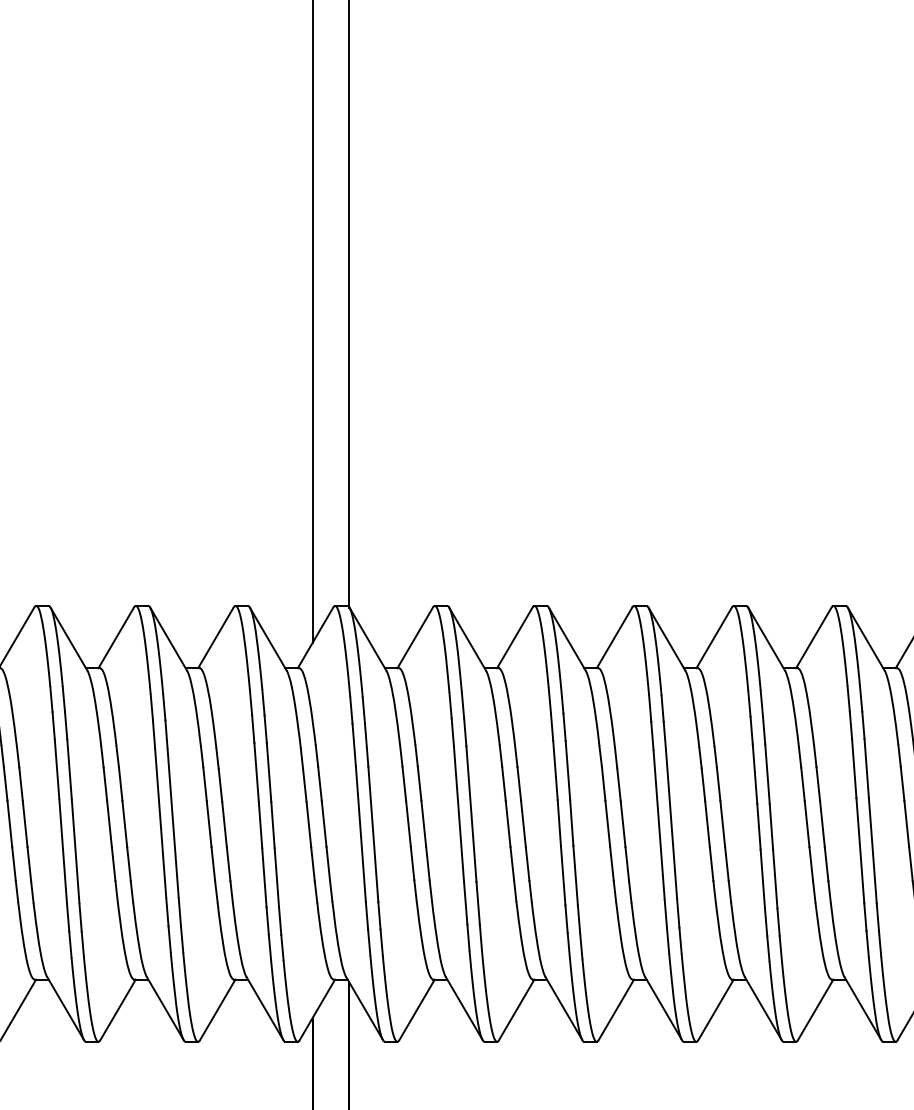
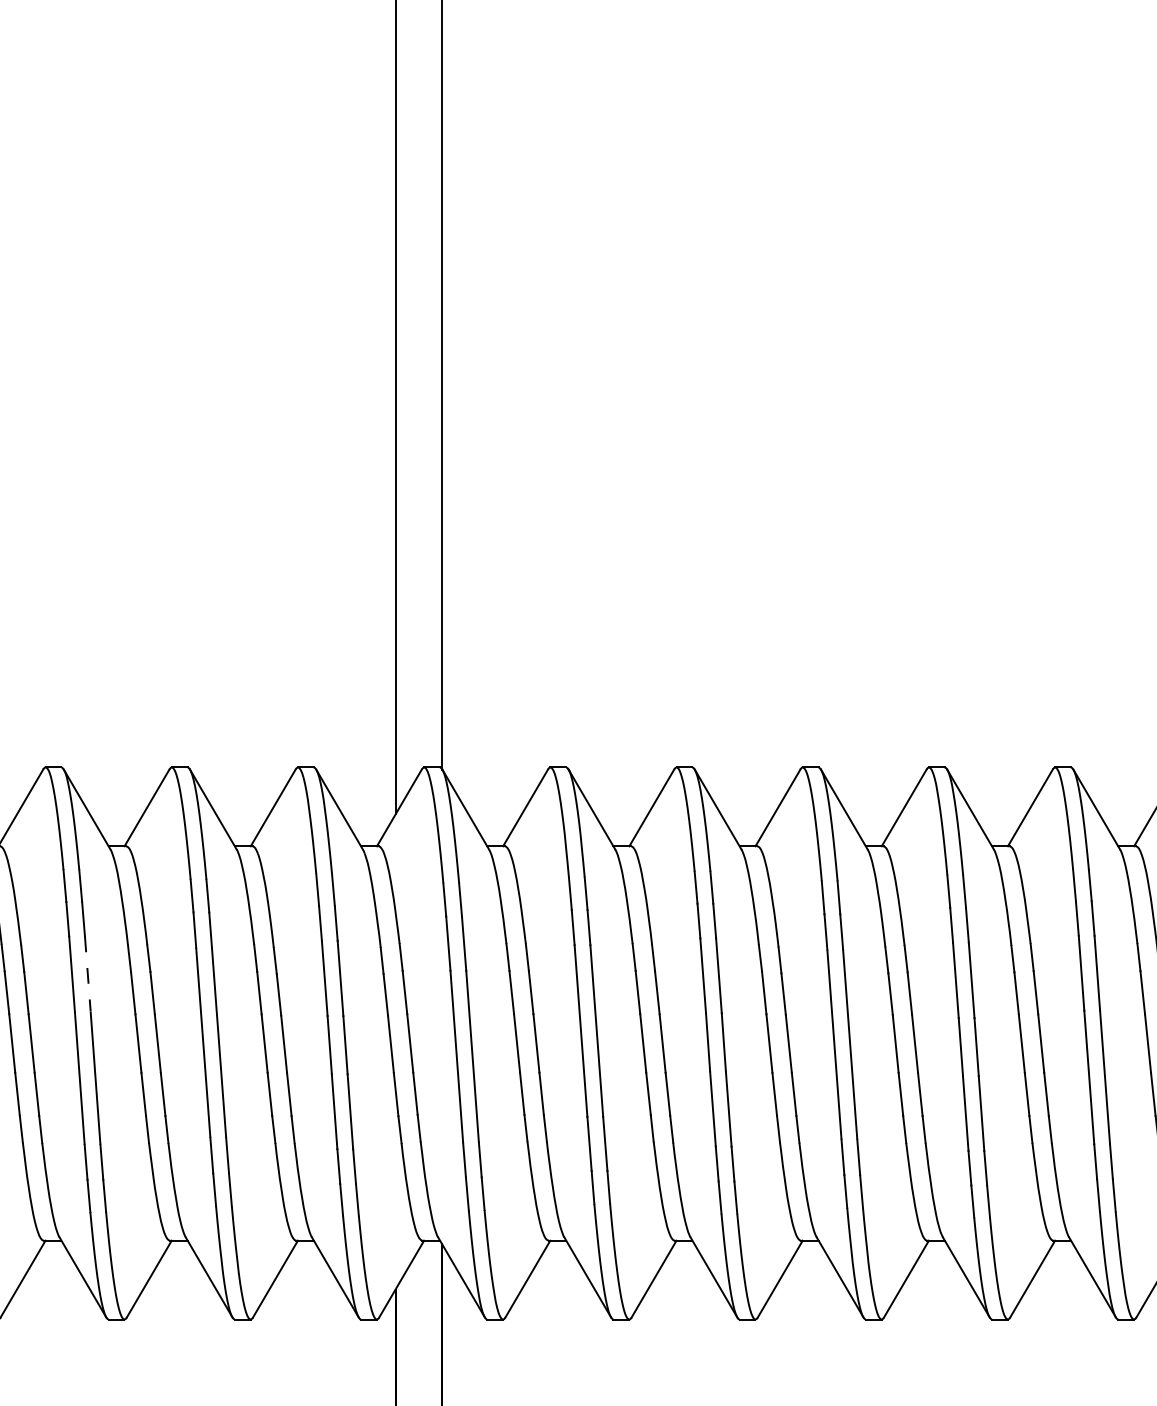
line: (69, 769) -> (87, 974), solid -> dashed

